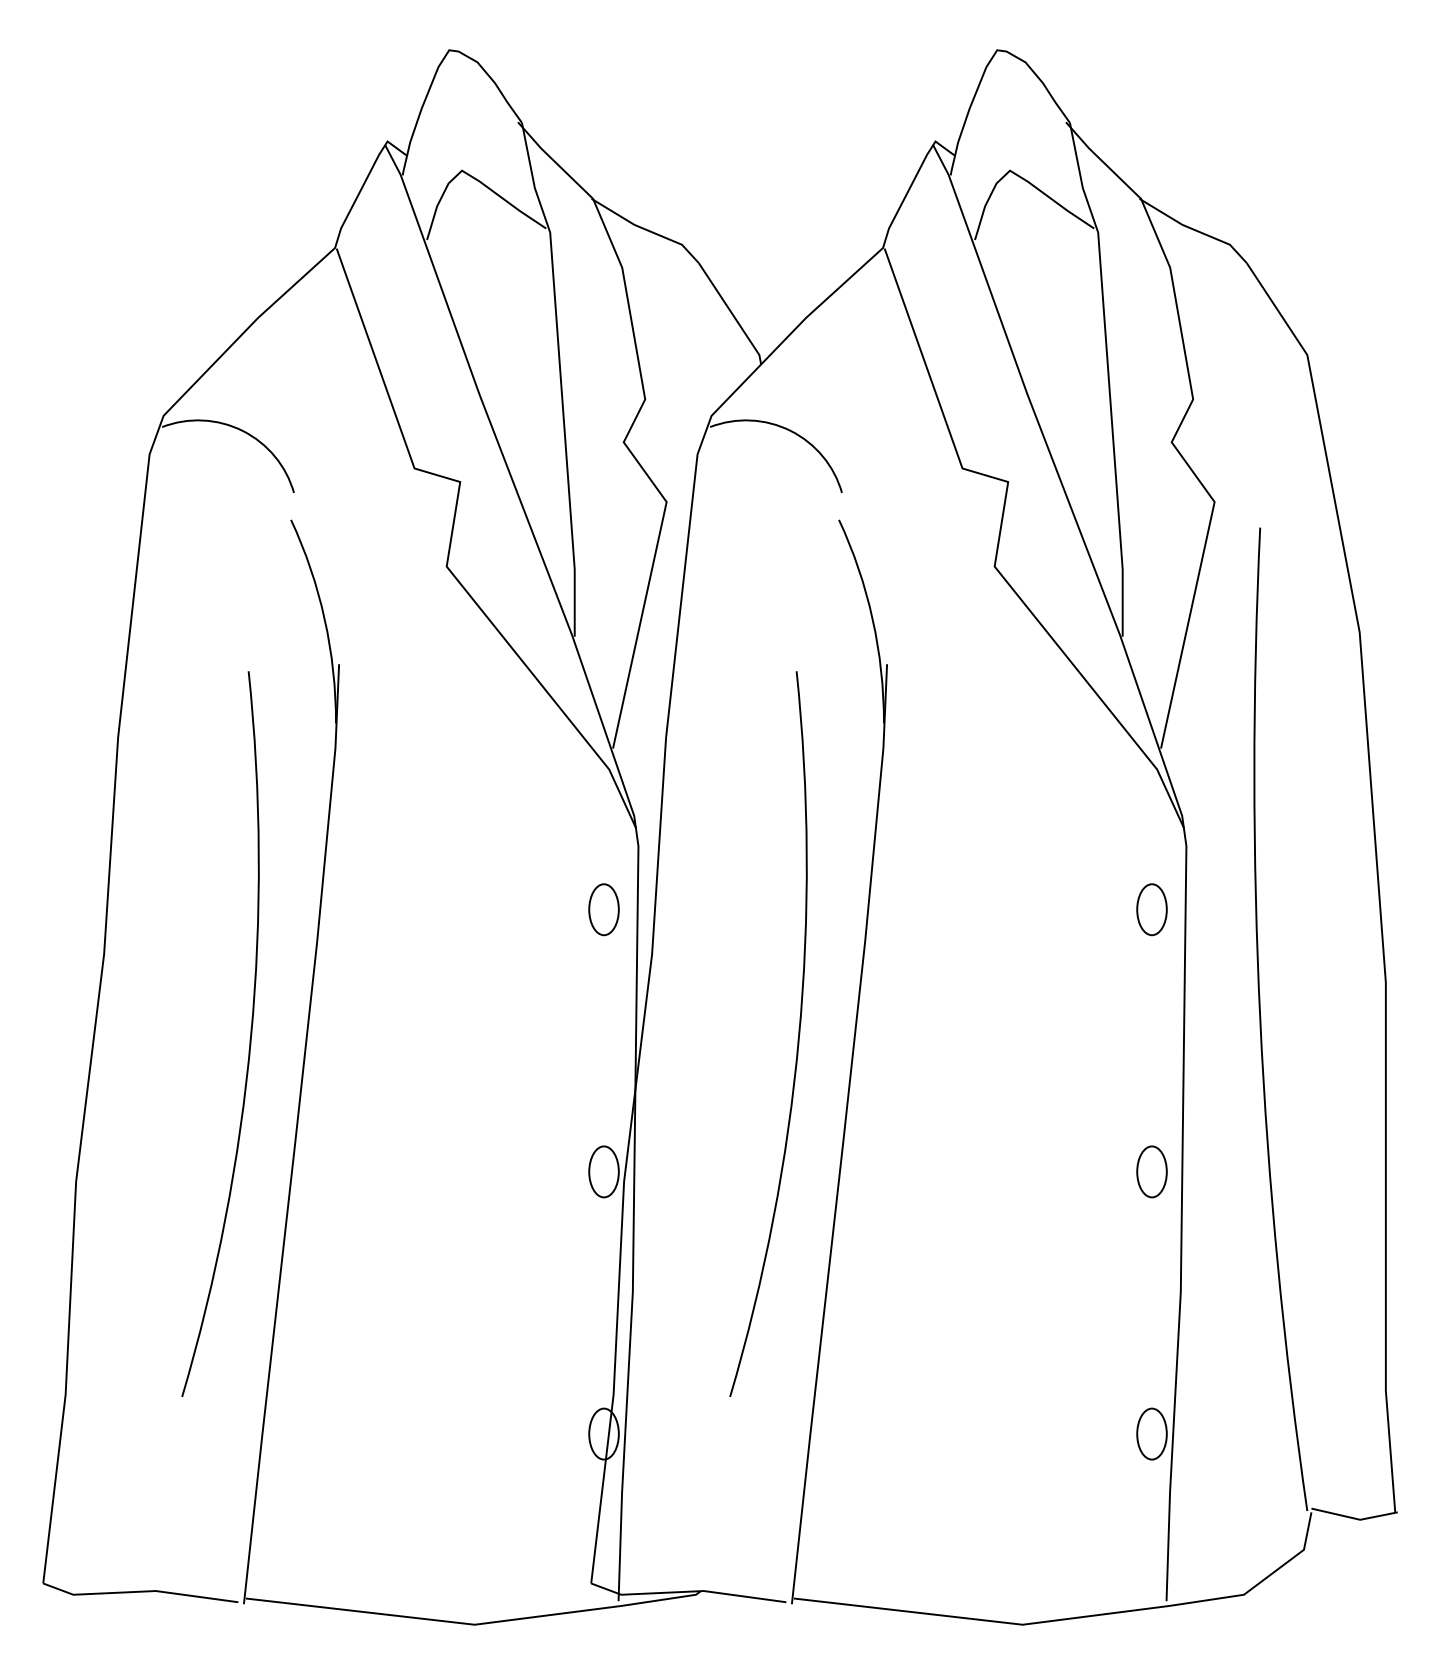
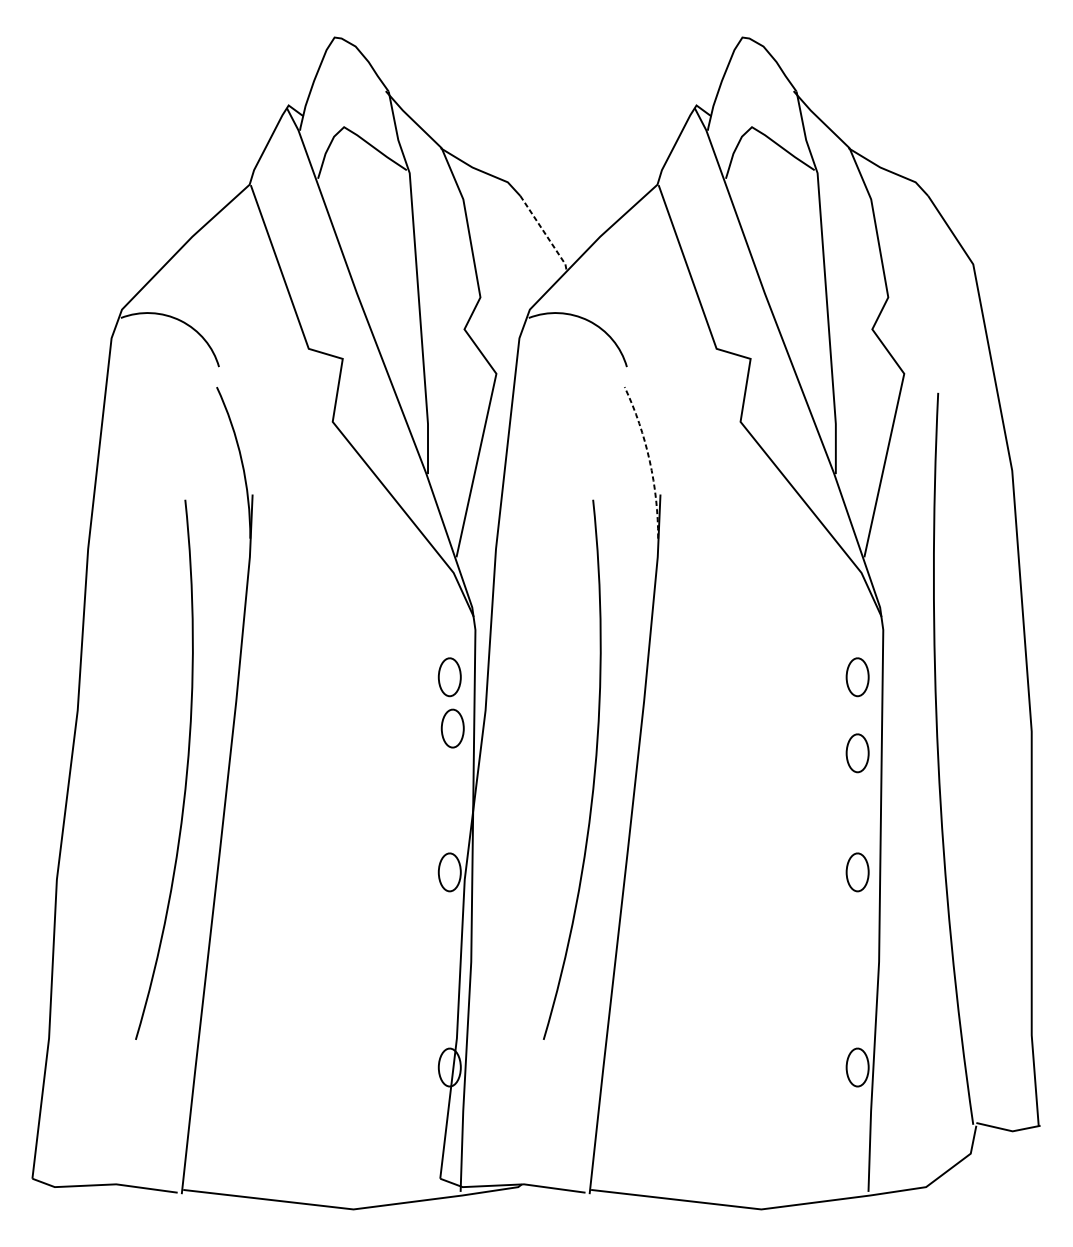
line: (732, 314) -> (545, 234), solid -> dashed
arc: (872, 619) -> (649, 461), solid -> dashed
part: (607, 978) -> (452, 728), added
part: (1151, 1011) -> (857, 753), added

